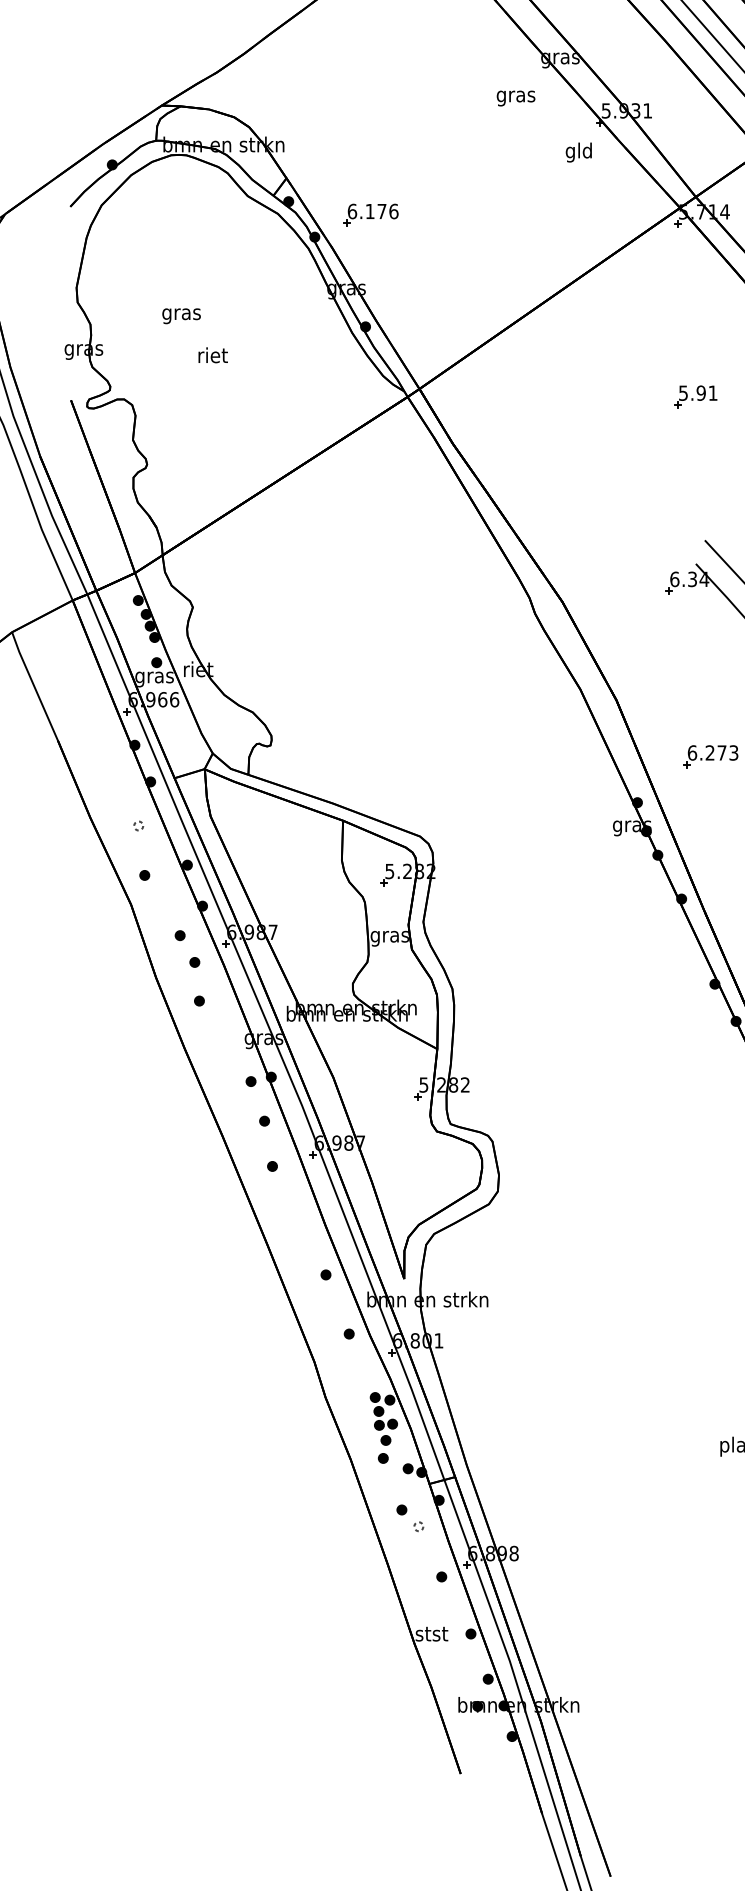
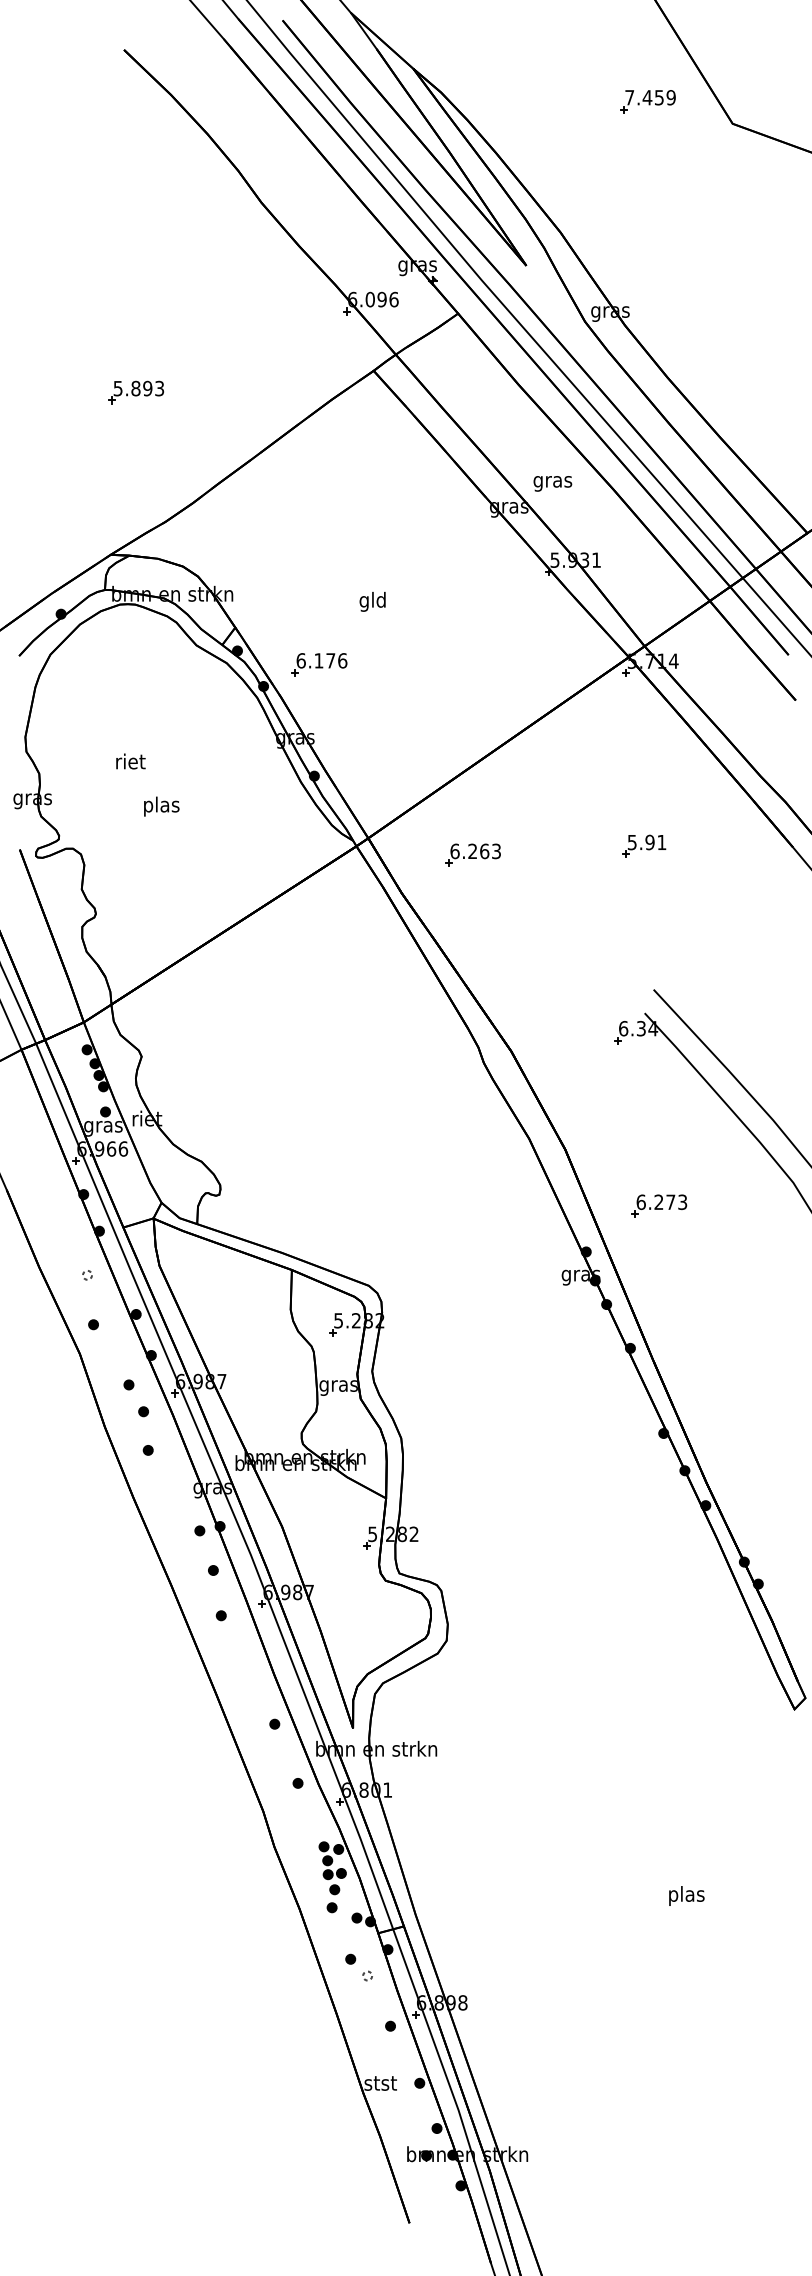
text: (515, 98) -> (552, 483), moved
text: (578, 152) -> (372, 601), moved
text: (181, 314) -> (130, 763), gras -> riet
text: (212, 357) -> (161, 806), riet -> plas
part: (523, 405) -> (472, 854), added

